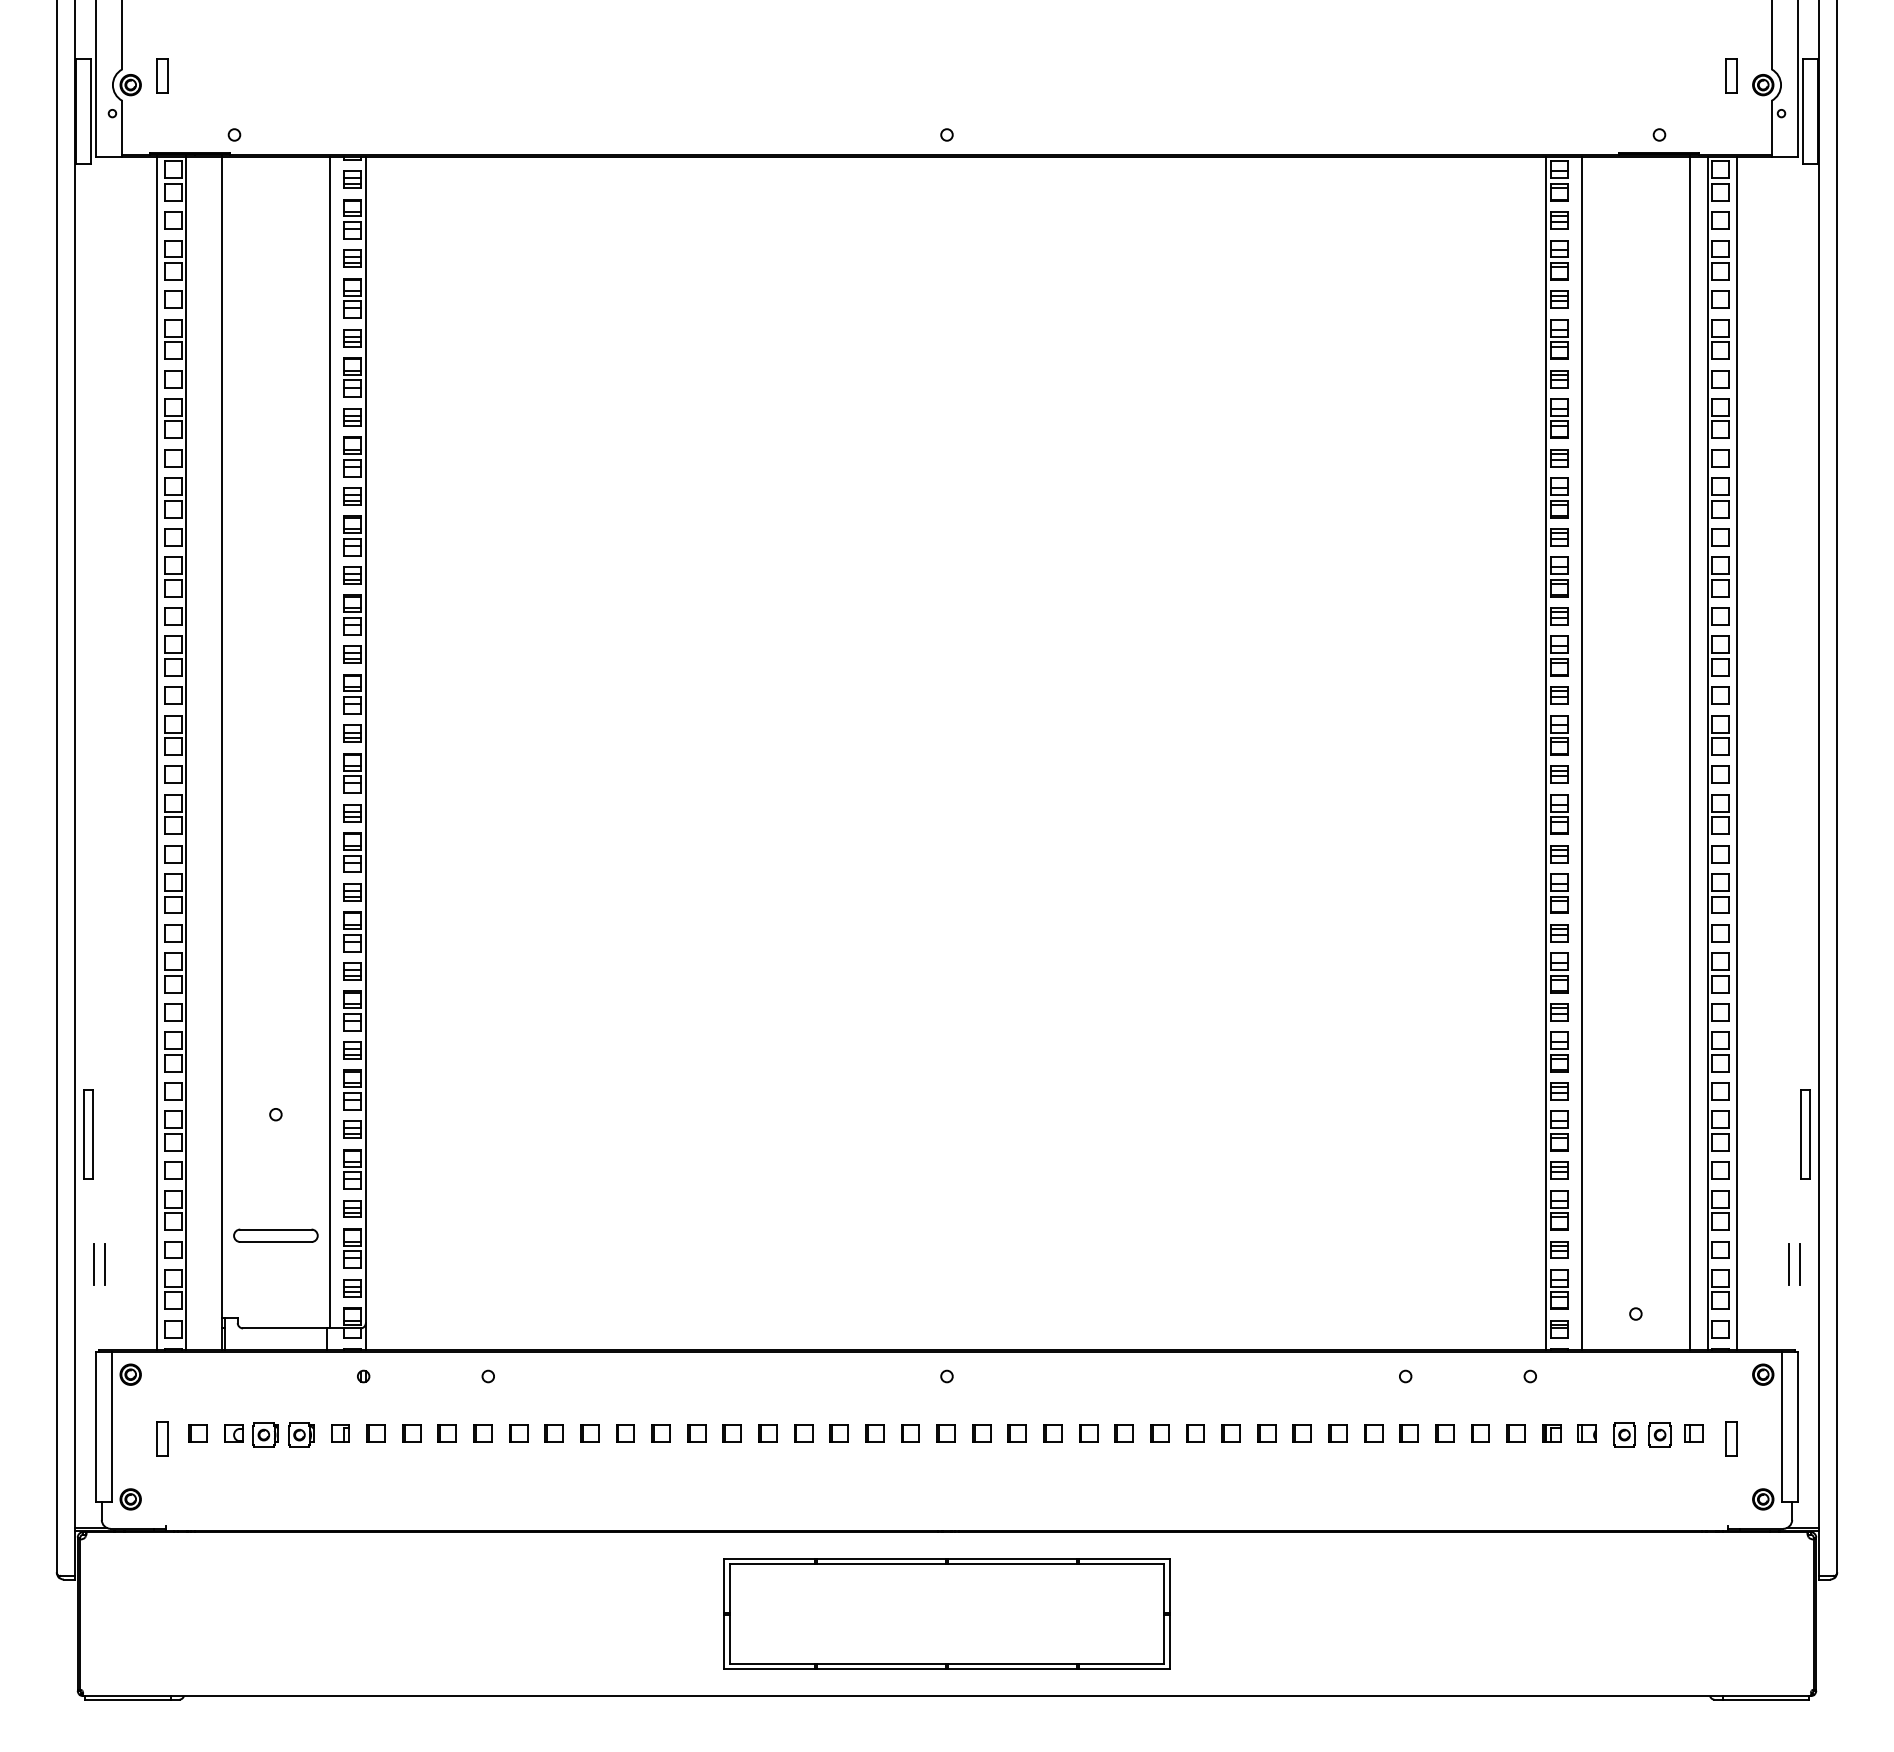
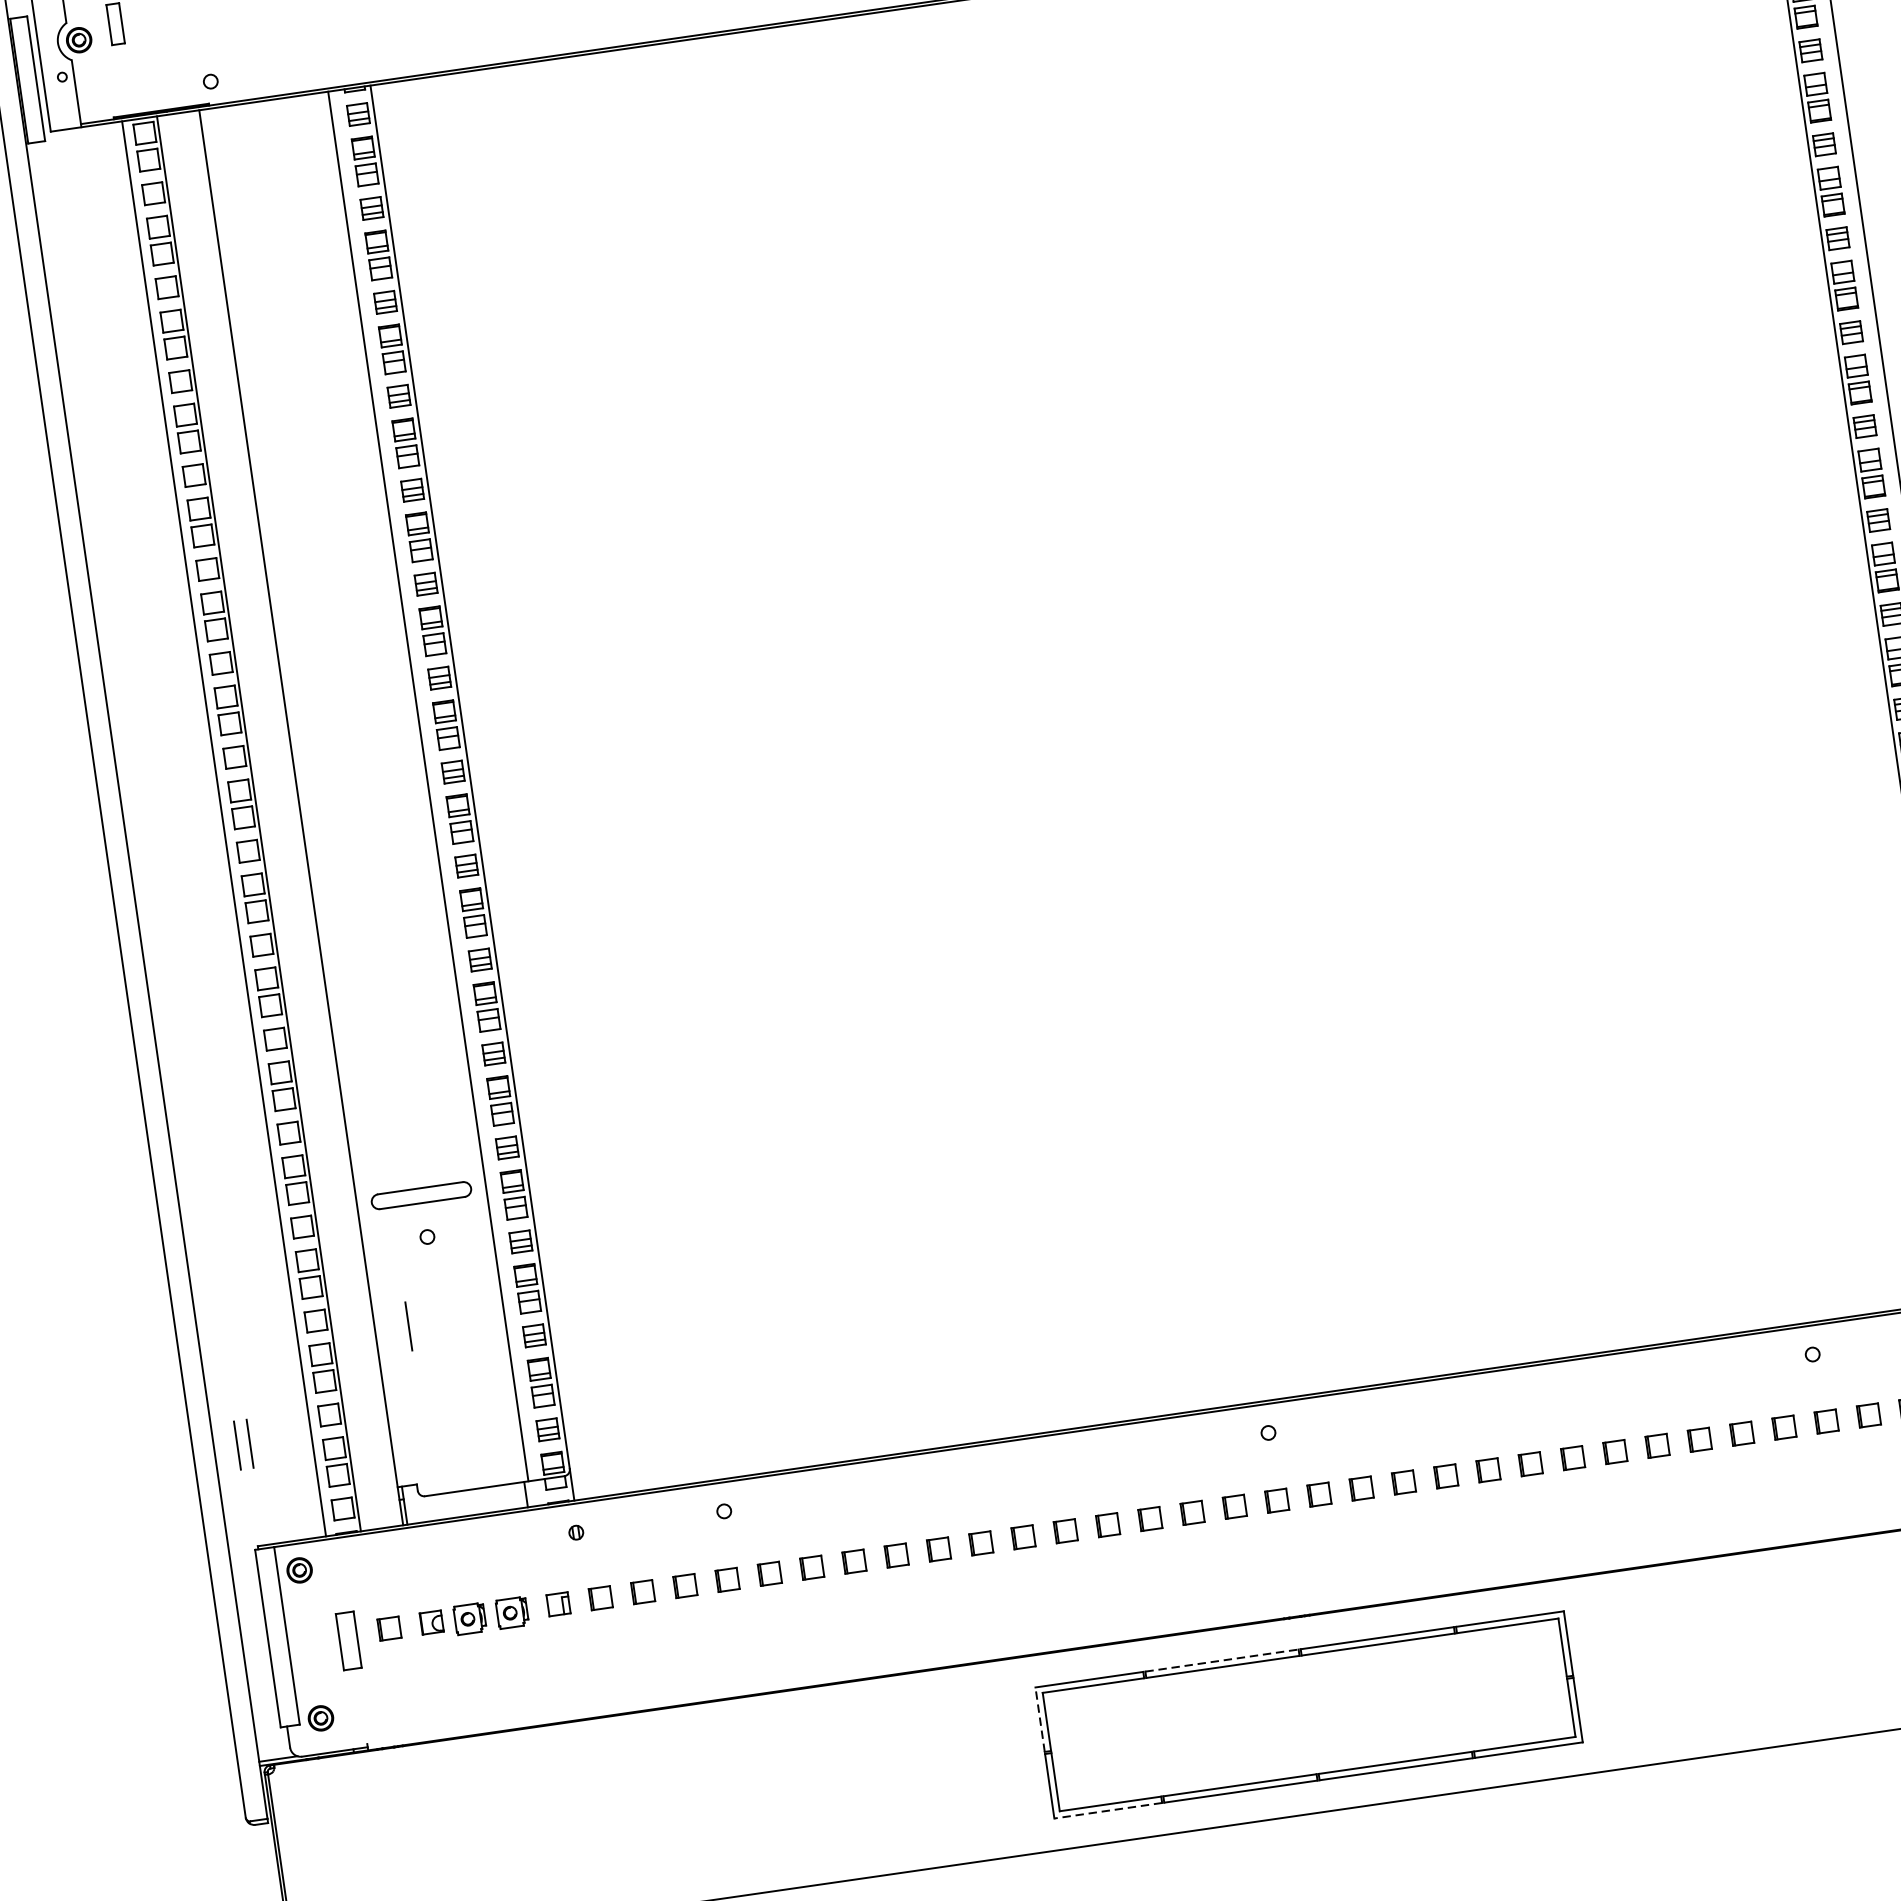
part: (88, 1134) -> (208, 1292), removed
line: (249, 1186) -> (408, 1326), added
part: (275, 1235) -> (420, 1195), moved
part: (162, 1438) -> (348, 1640), size x1.4
line: (881, 1558) -> (1221, 1660), solid -> dashed
line: (724, 1585) -> (1040, 1718), solid -> dashed
line: (769, 1669) -> (1107, 1810), solid -> dashed

